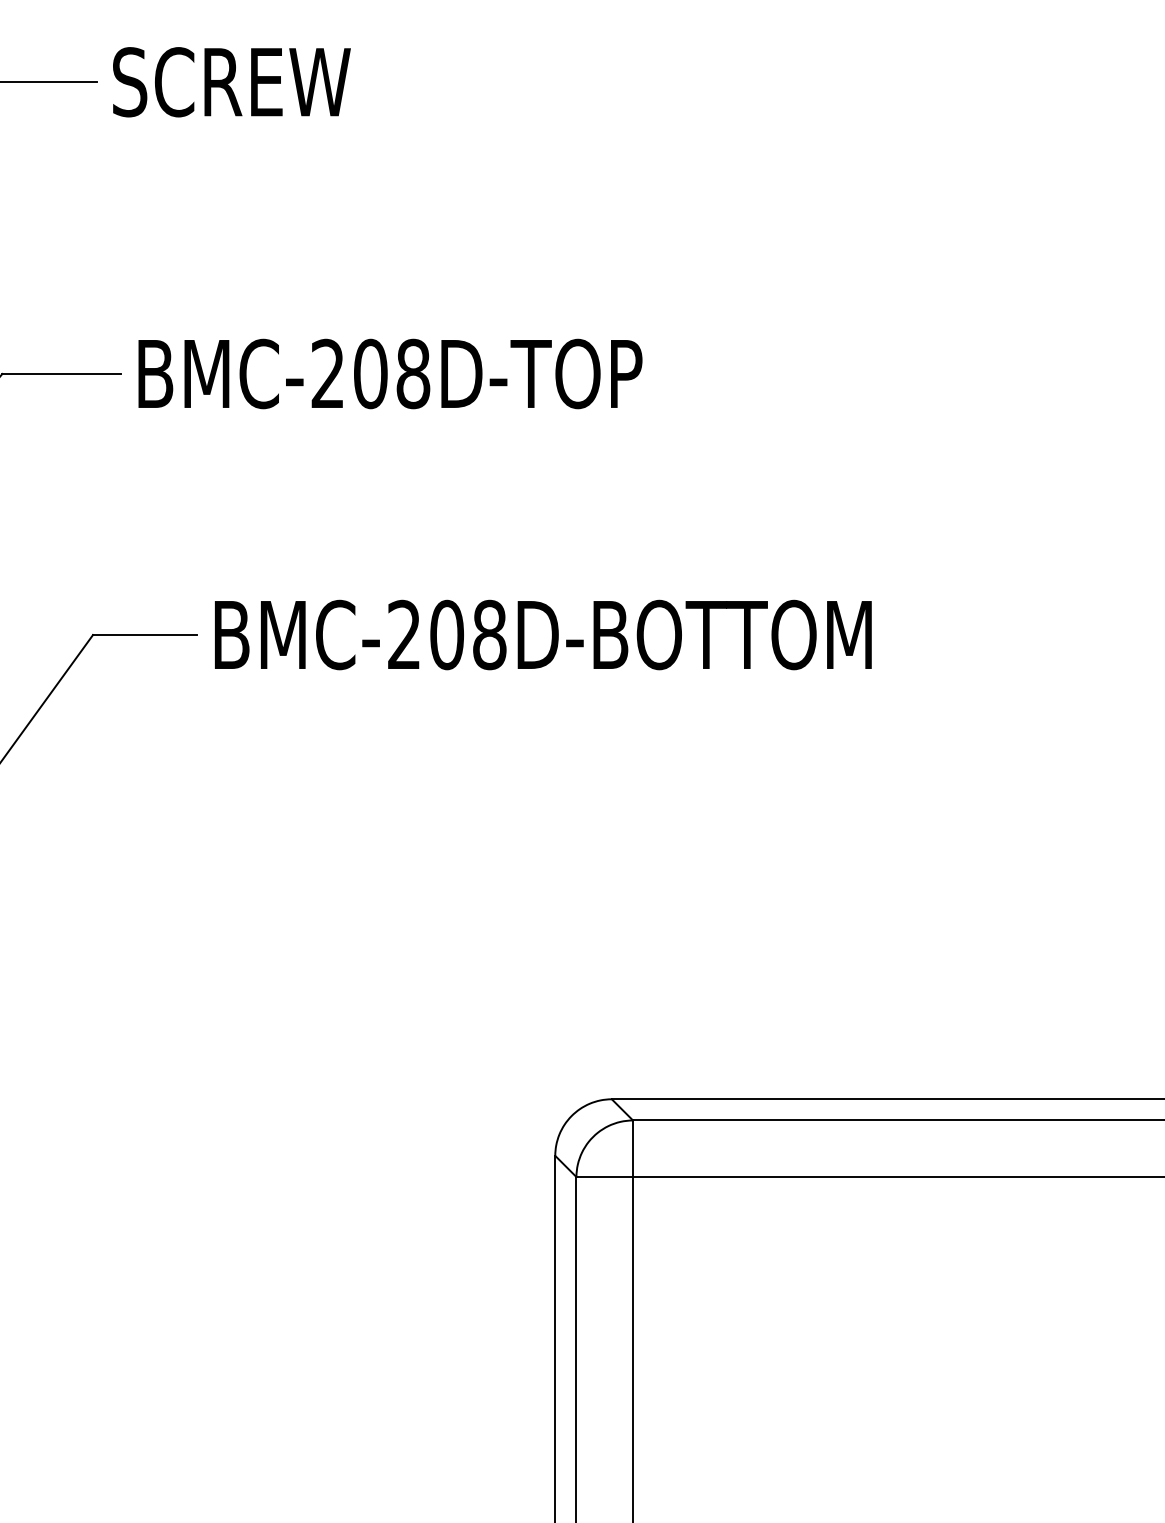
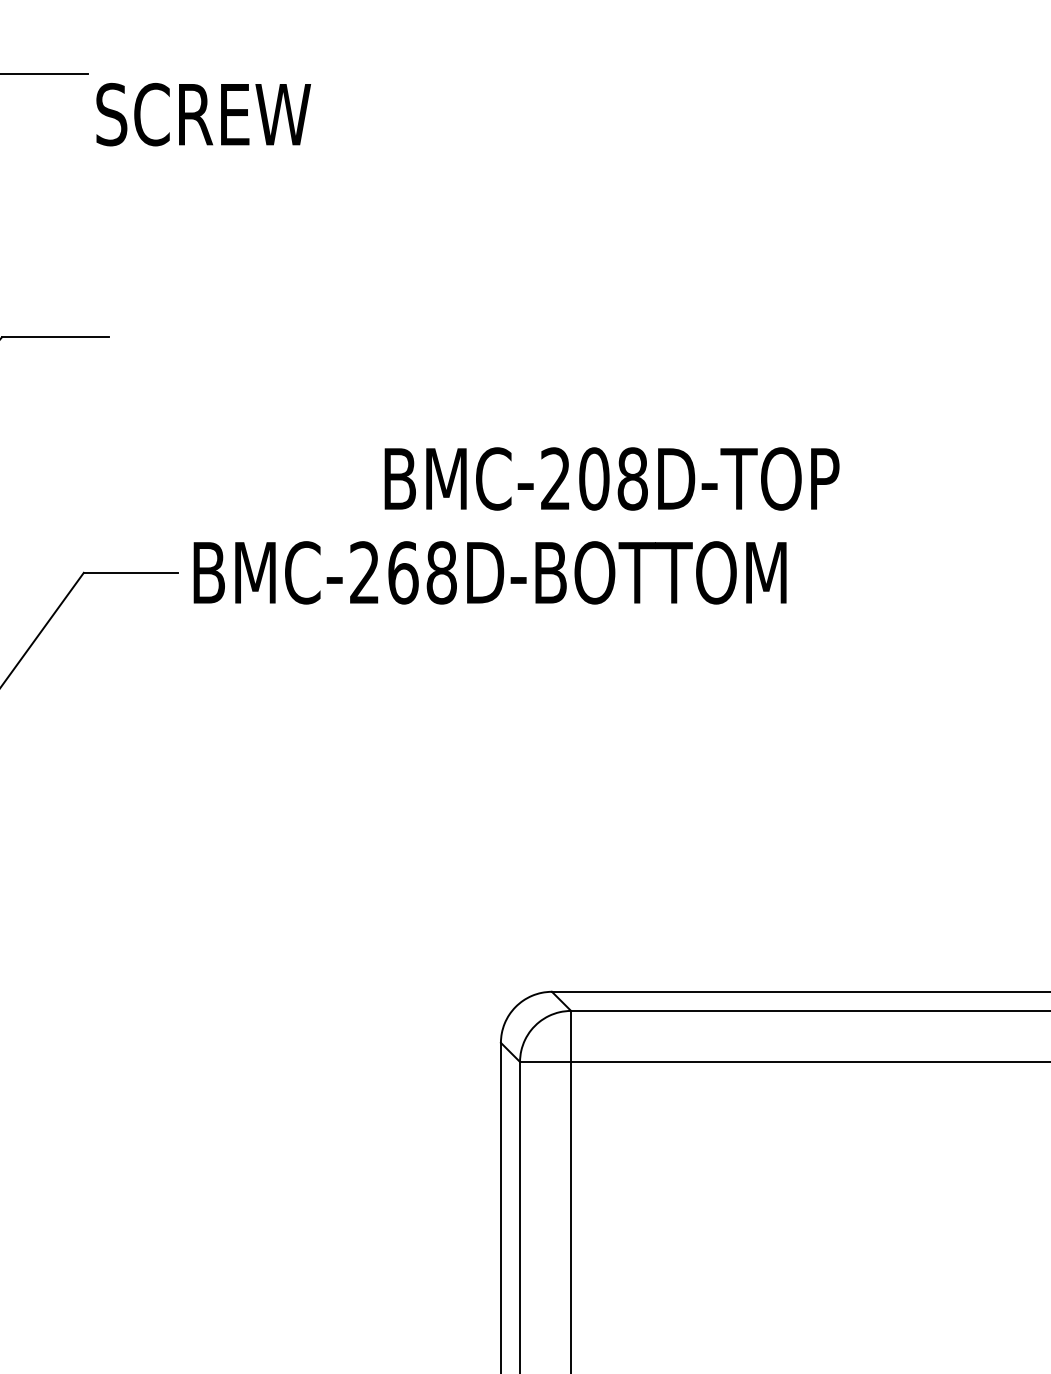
text: (231, 82) -> (203, 114), moved
text: (390, 373) -> (612, 478), moved
text: (447, 634) -> (403, 572), BMC-208D-BOTTOM -> BMC-268D-BOTTOM

